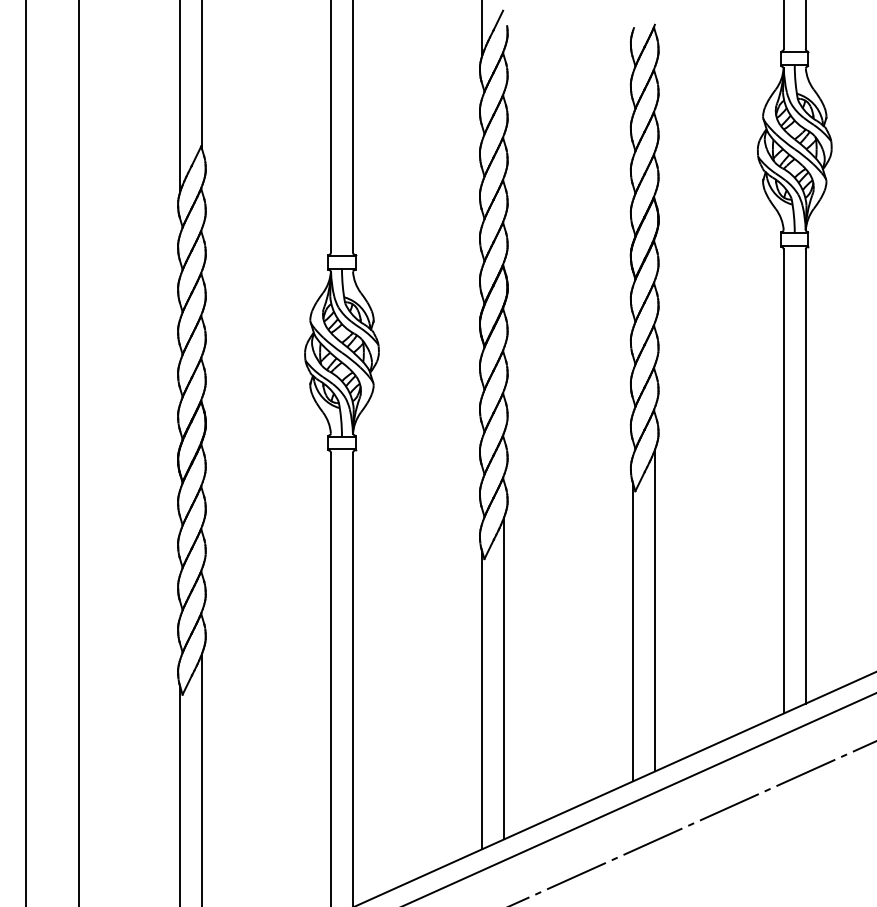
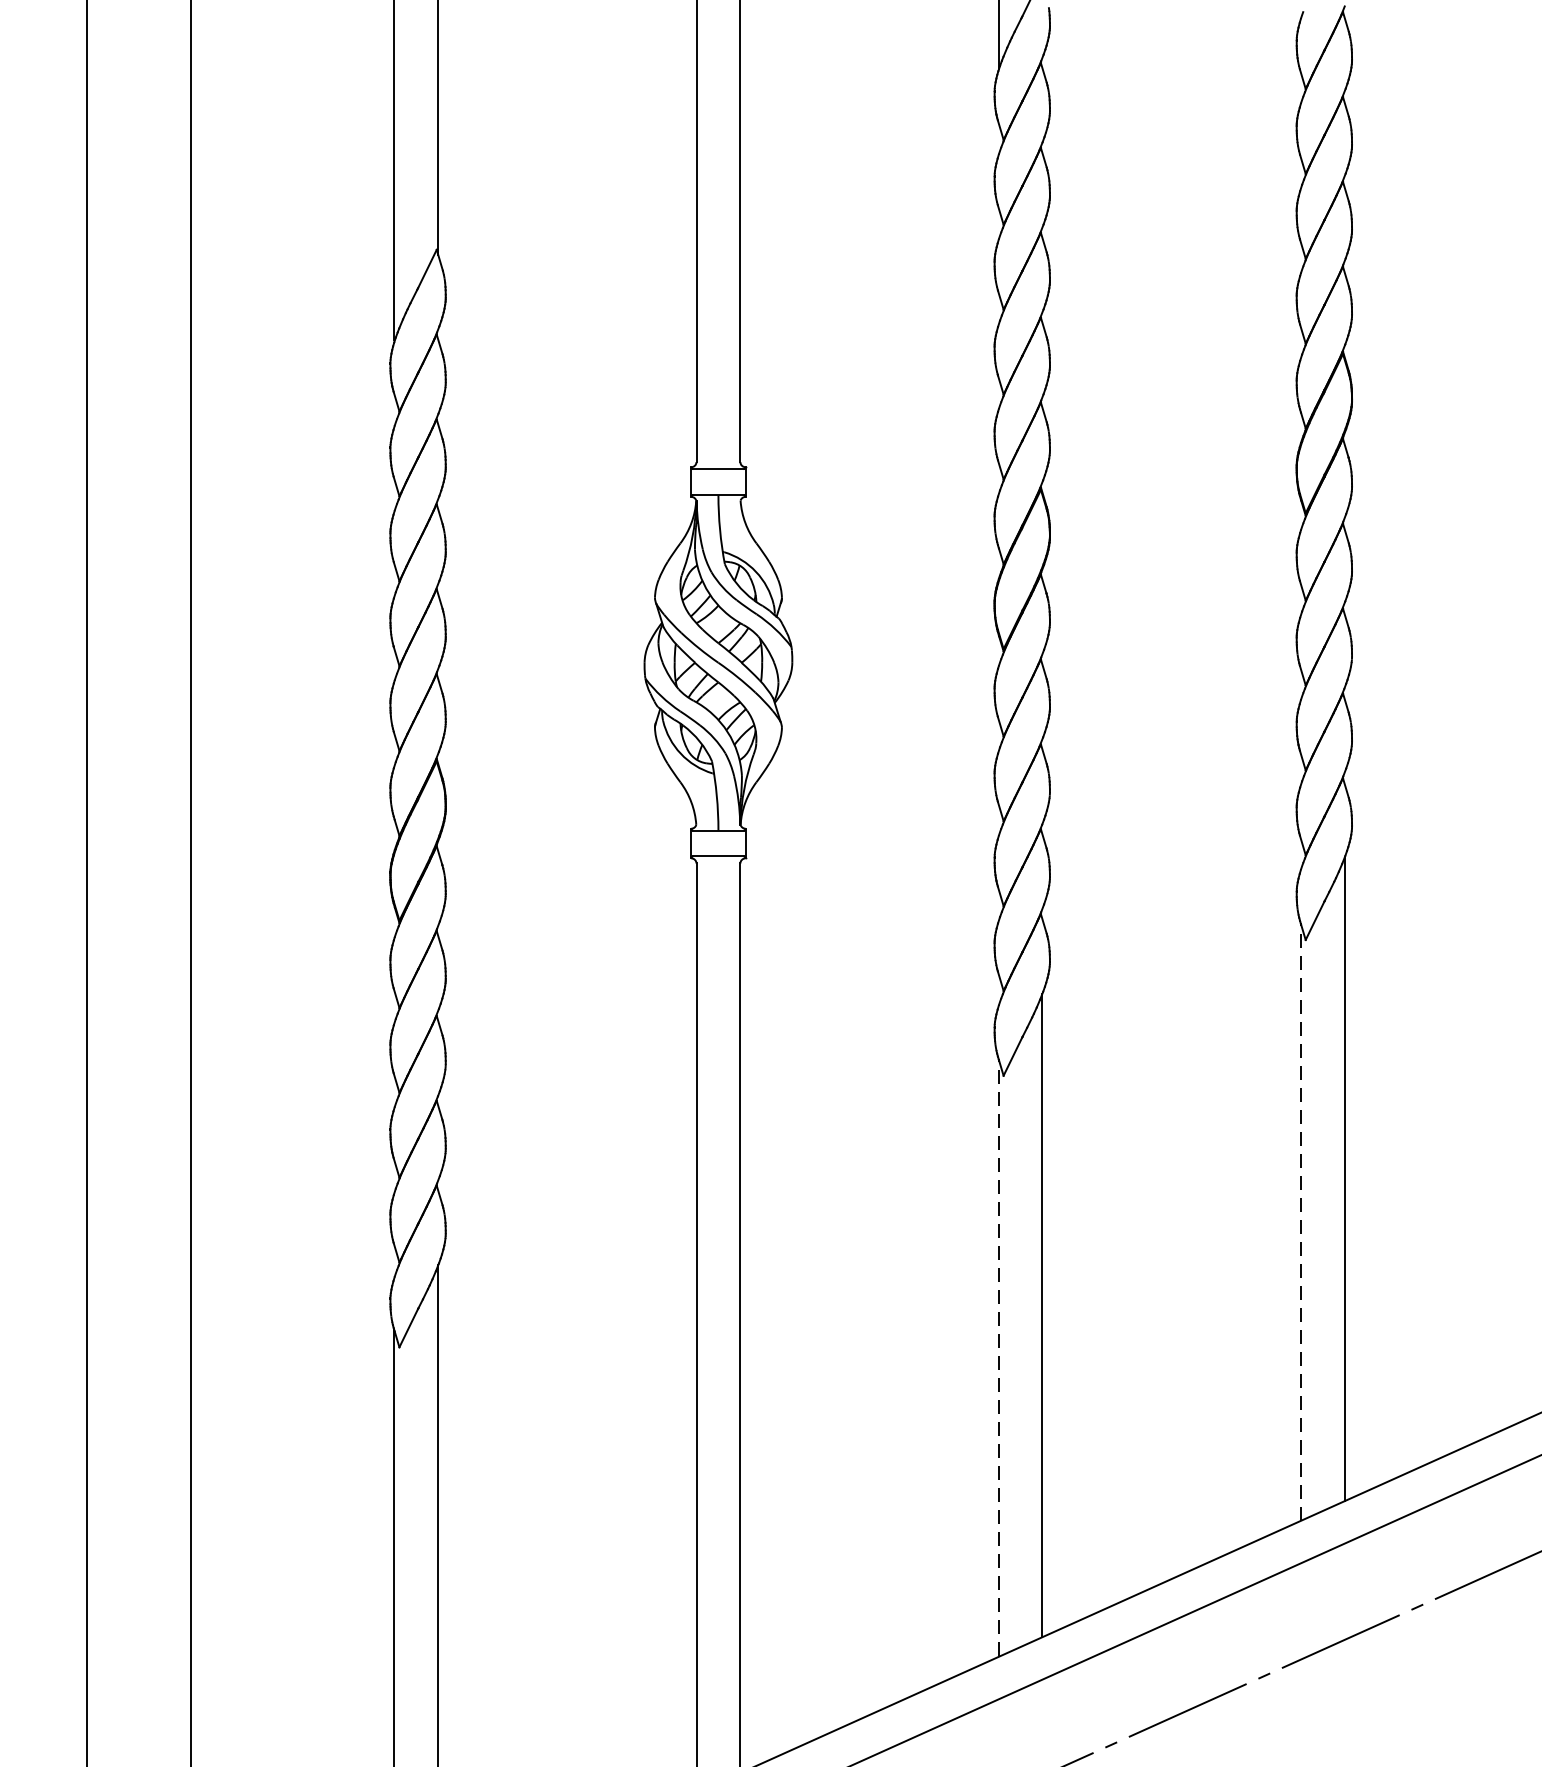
line: (632, 631) -> (1299, 1220), solid -> dashed
line: (481, 699) -> (997, 1356), solid -> dashed

